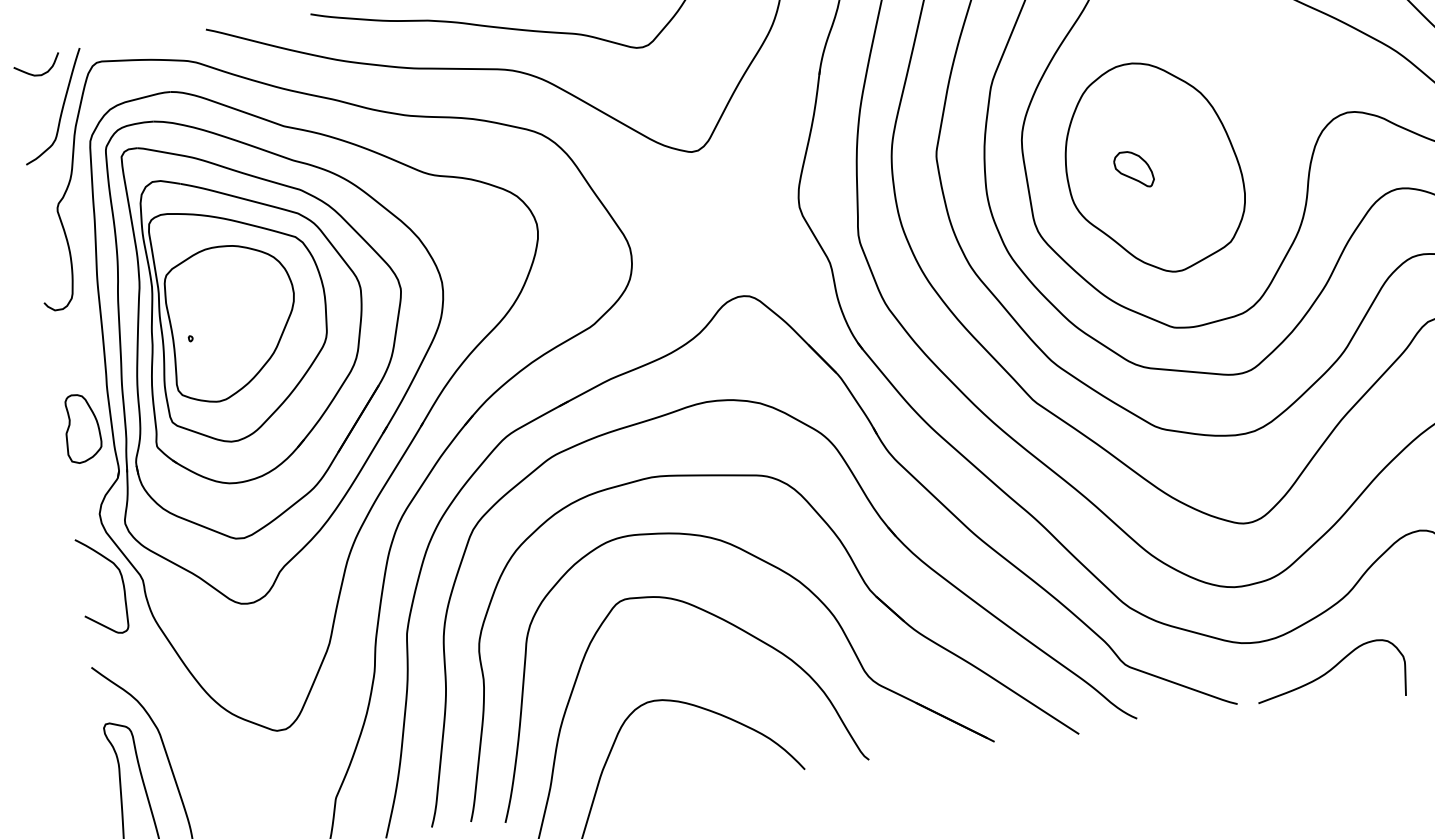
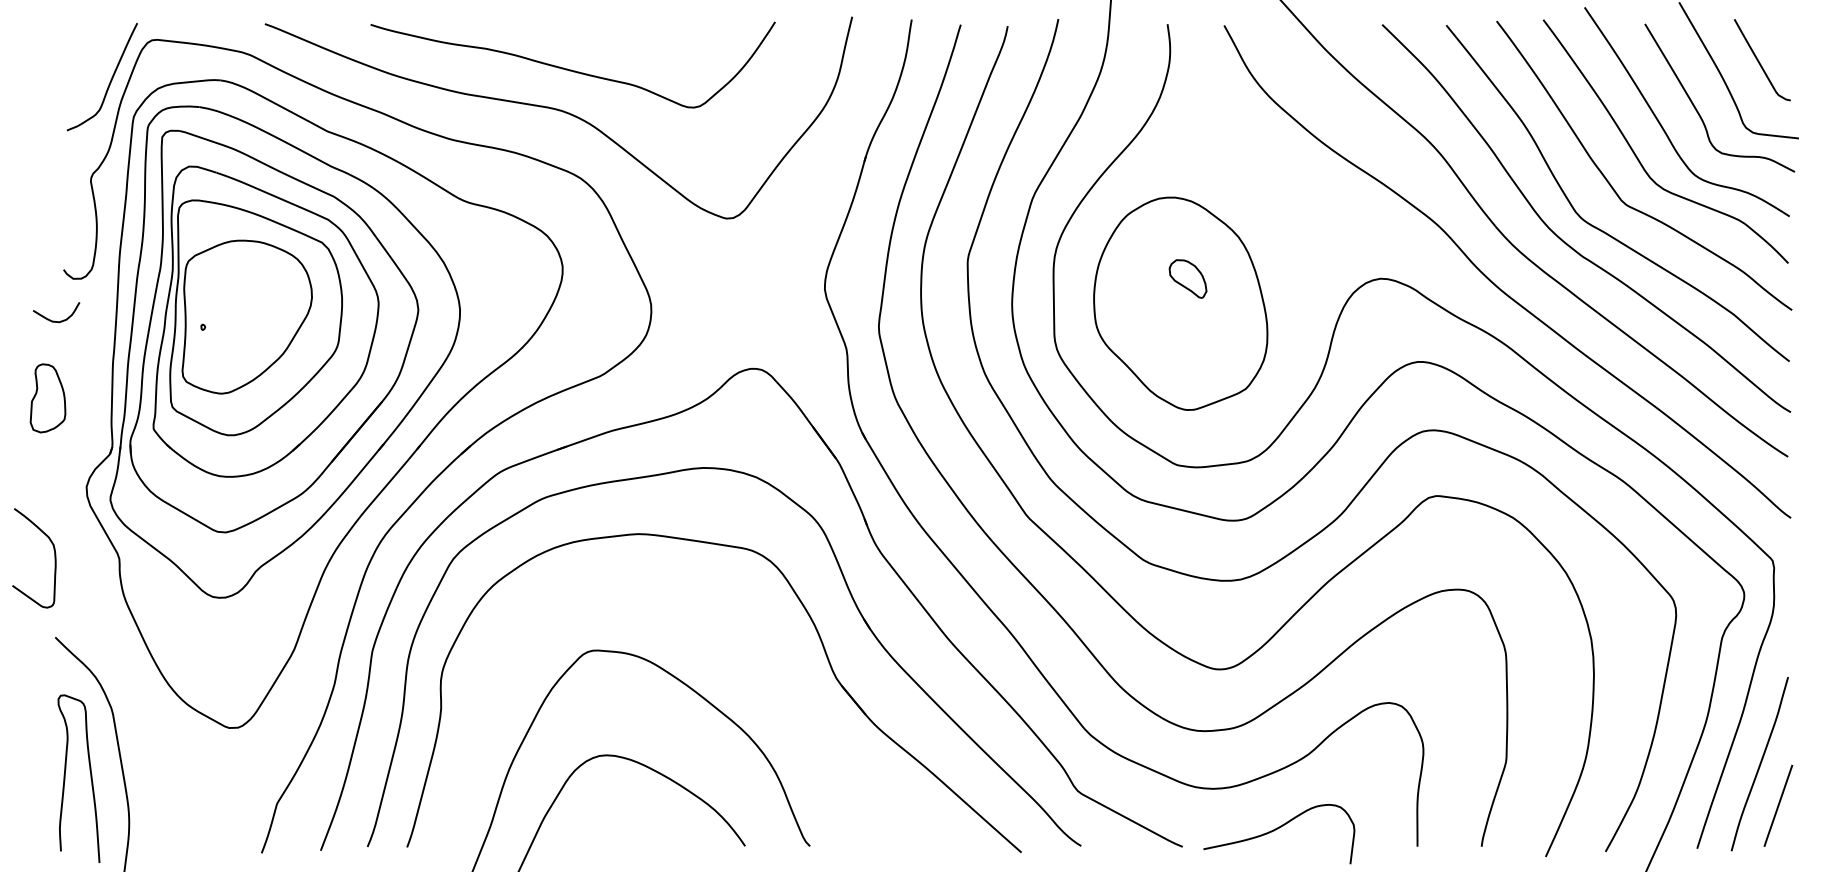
curve: (36, 74) -> (54, 320), moved
part: (1133, 169) -> (1187, 278), moved
part: (81, 428) -> (47, 398), moved
part: (776, 568) -> (747, 643), removed
curve: (122, 583) -> (54, 558), moved

